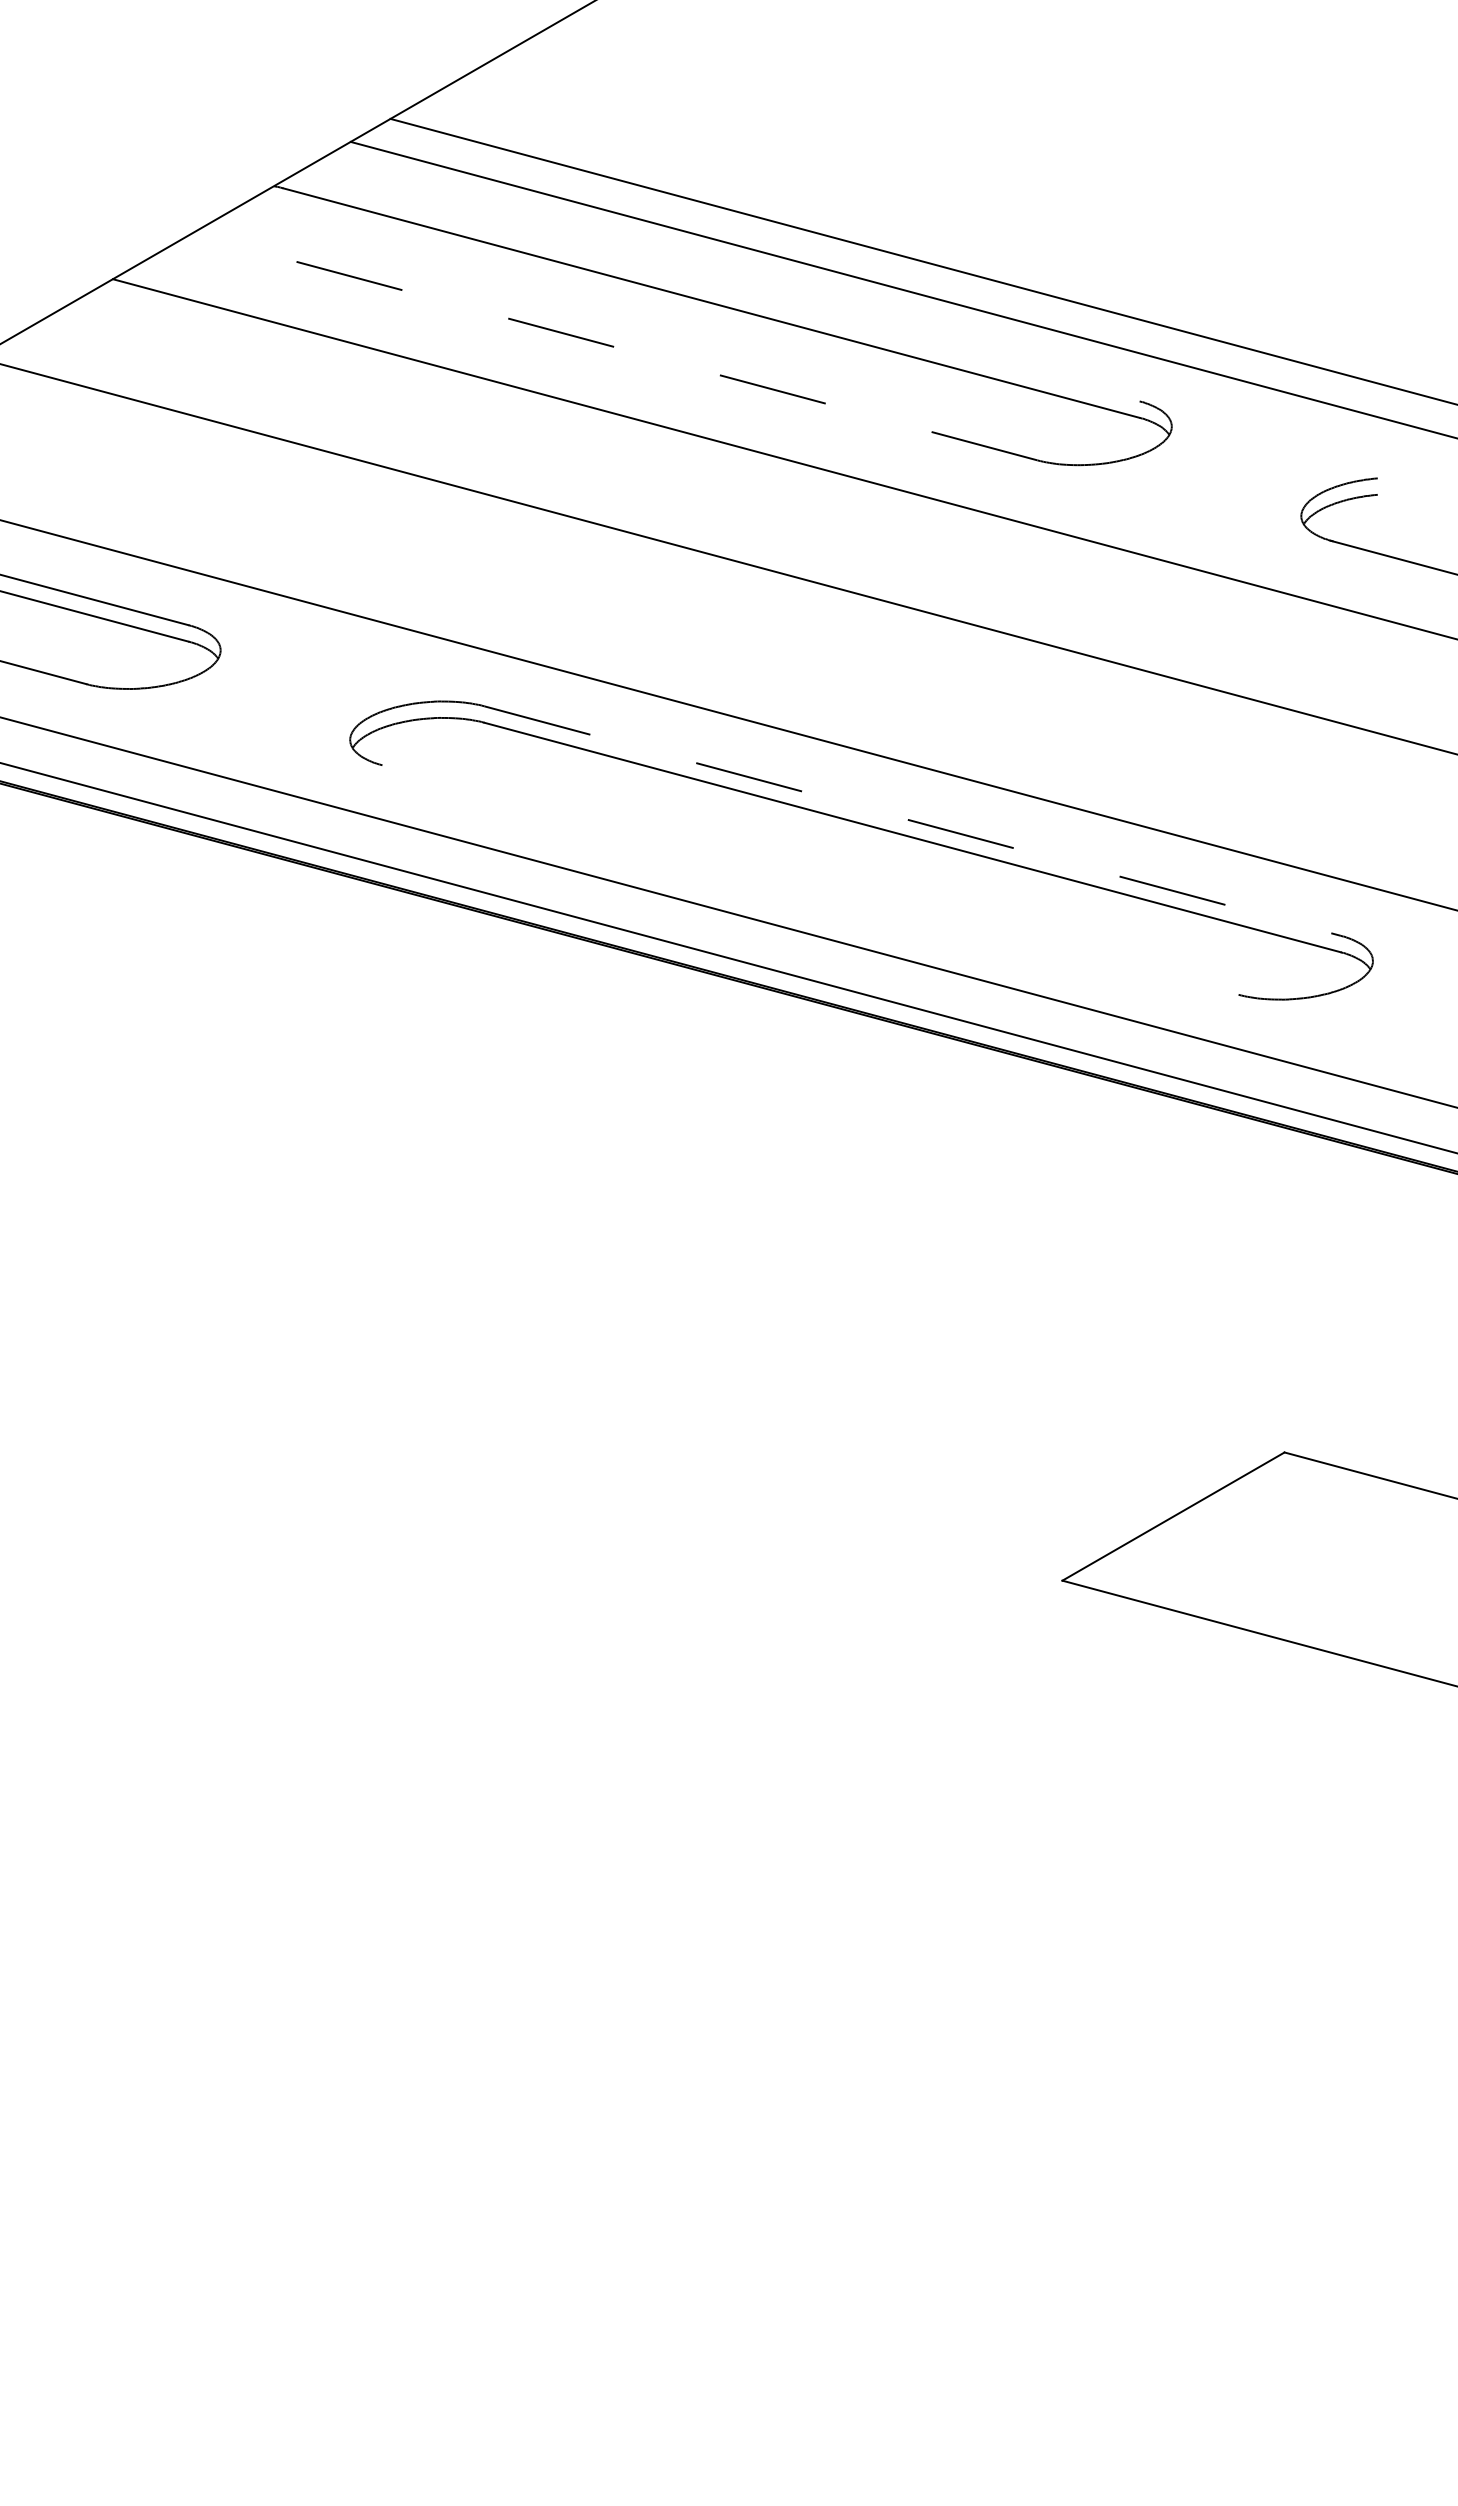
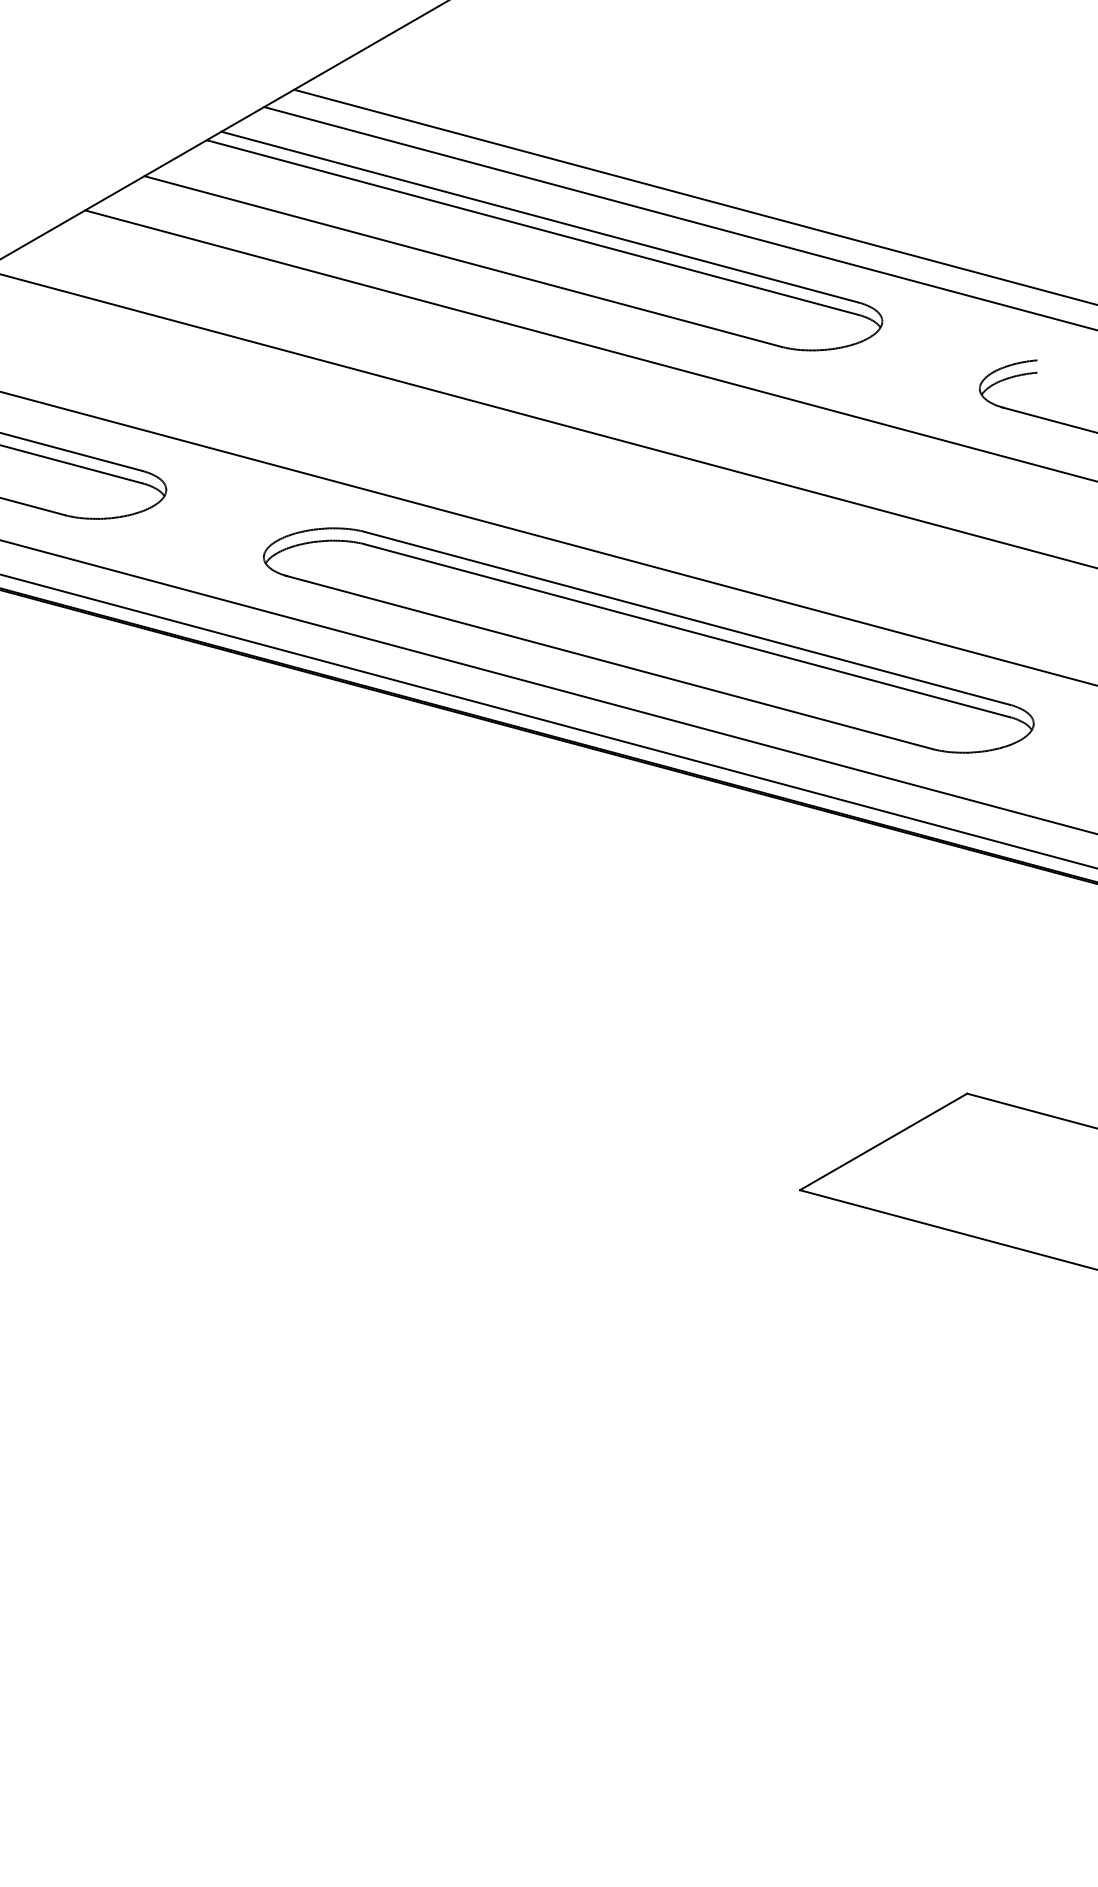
line: (716, 287) -> (539, 216), added
line: (614, 347) -> (462, 261), dashed -> solid
line: (913, 821) -> (687, 618), dashed -> solid
line: (808, 879) -> (608, 662), added

